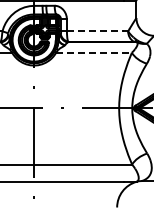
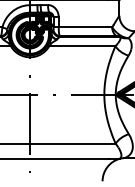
line: (95, 31) -> (83, 27), dashed -> solid
line: (94, 52) -> (82, 45), dashed -> solid

